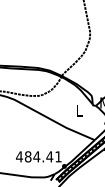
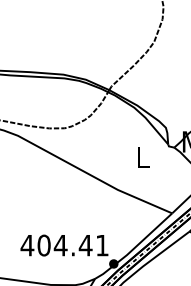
text: (27, 156) -> (42, 244), 484.41 -> 404.41

